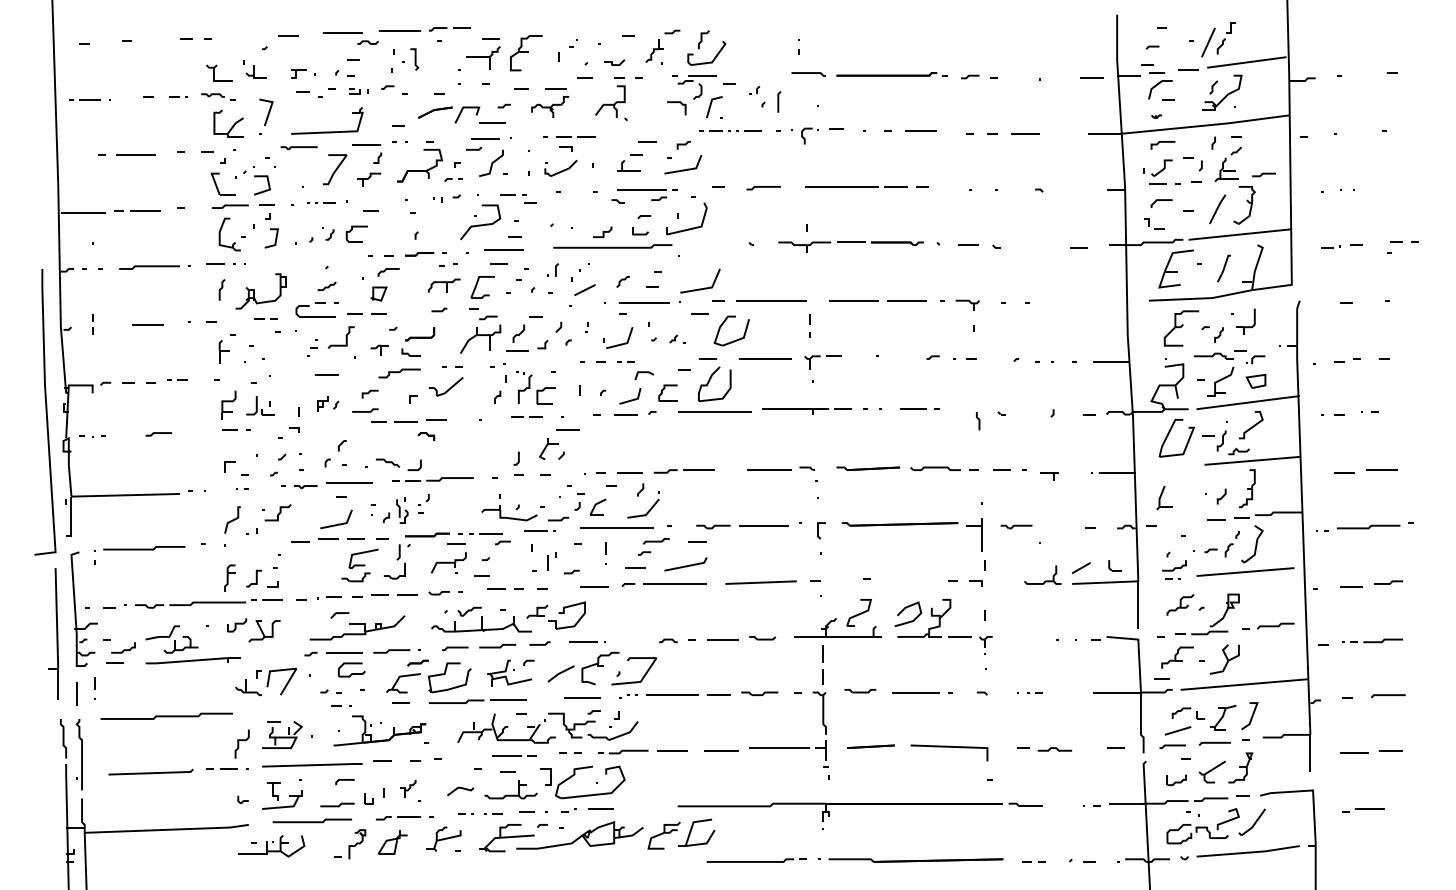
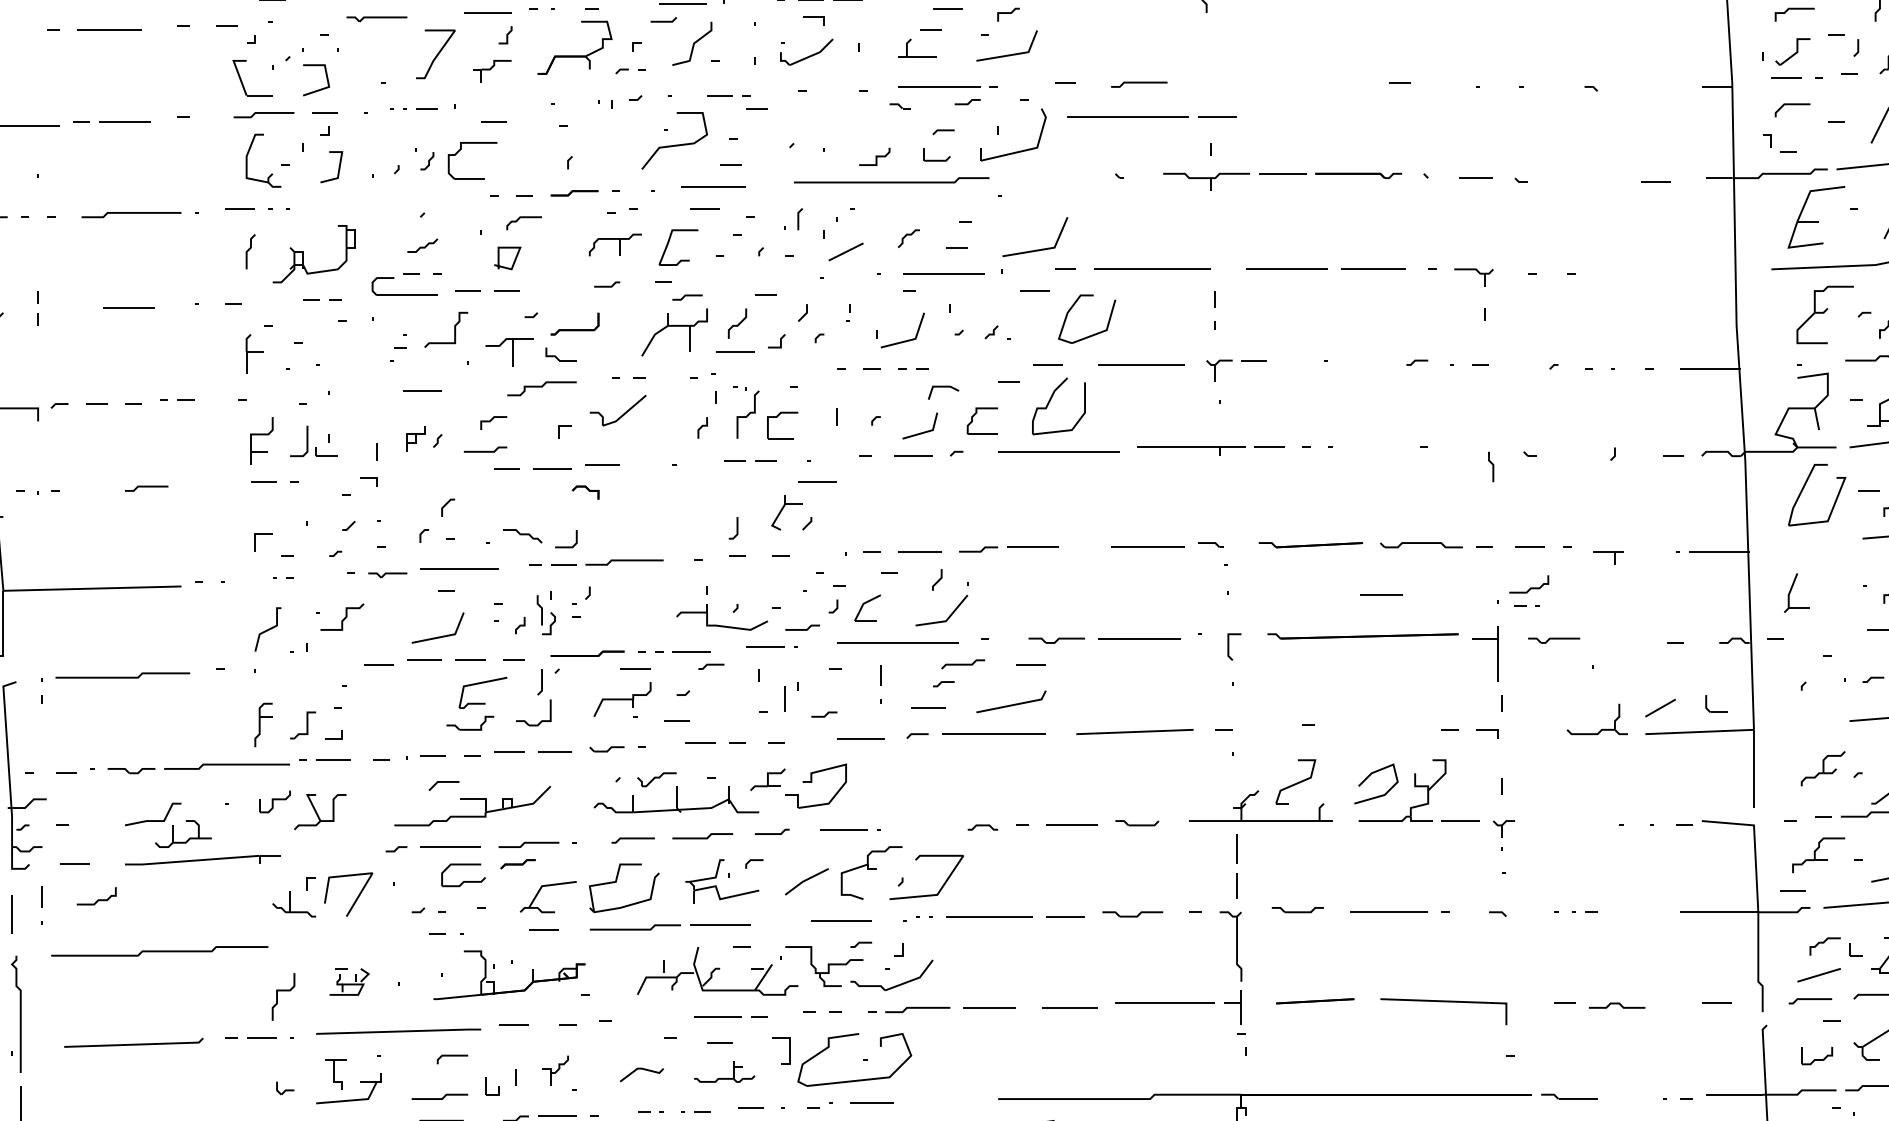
line: (856, 186) -> (1152, 116), moved
part: (356, 233) -> (471, 159), size x1.4
part: (379, 349) -> (508, 349), size x1.6
line: (913, 408) -> (1381, 593), moved
part: (1174, 569) -> (1529, 590), moved
curve: (123, 649) -> (96, 899), moved
part: (417, 662) -> (517, 863), moved
part: (282, 734) -> (349, 981), size x0.6
part: (510, 789) -> (723, 1071), size x0.7

